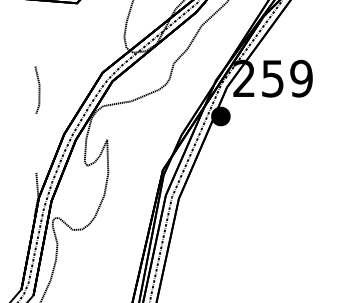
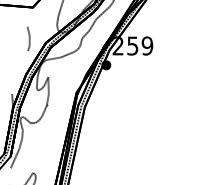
line: (37, 89) -> (28, 38), moved

